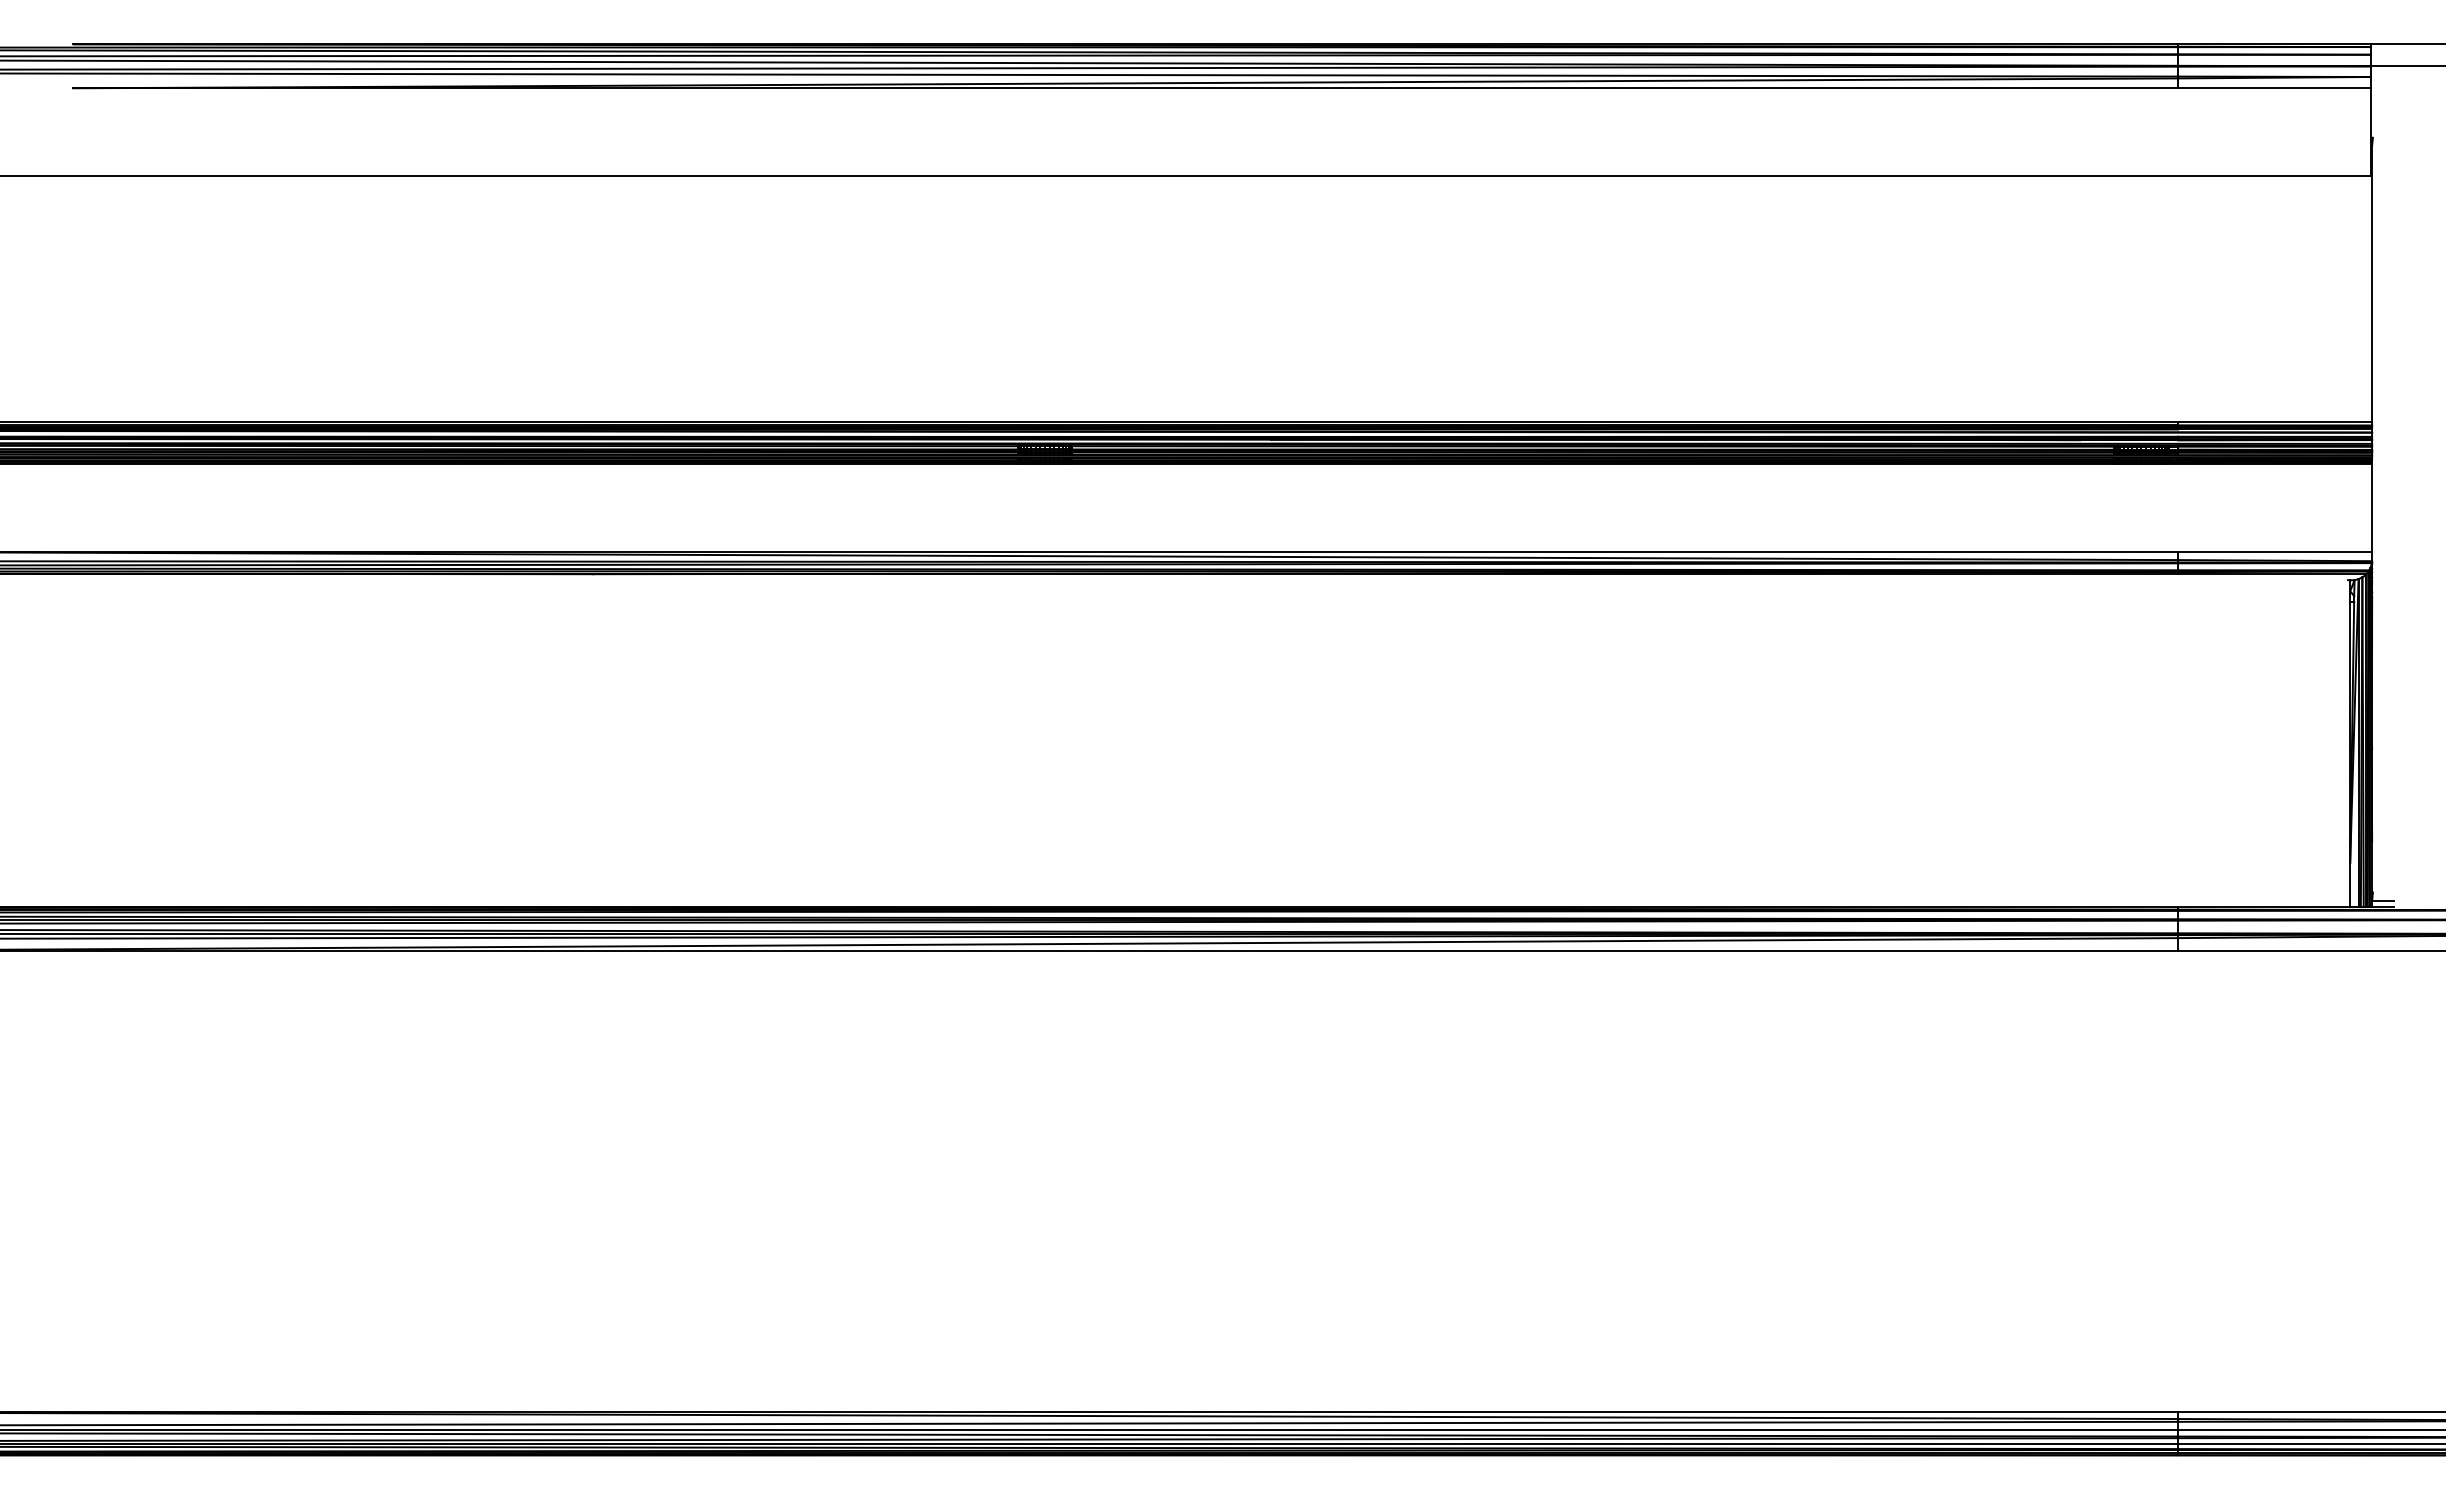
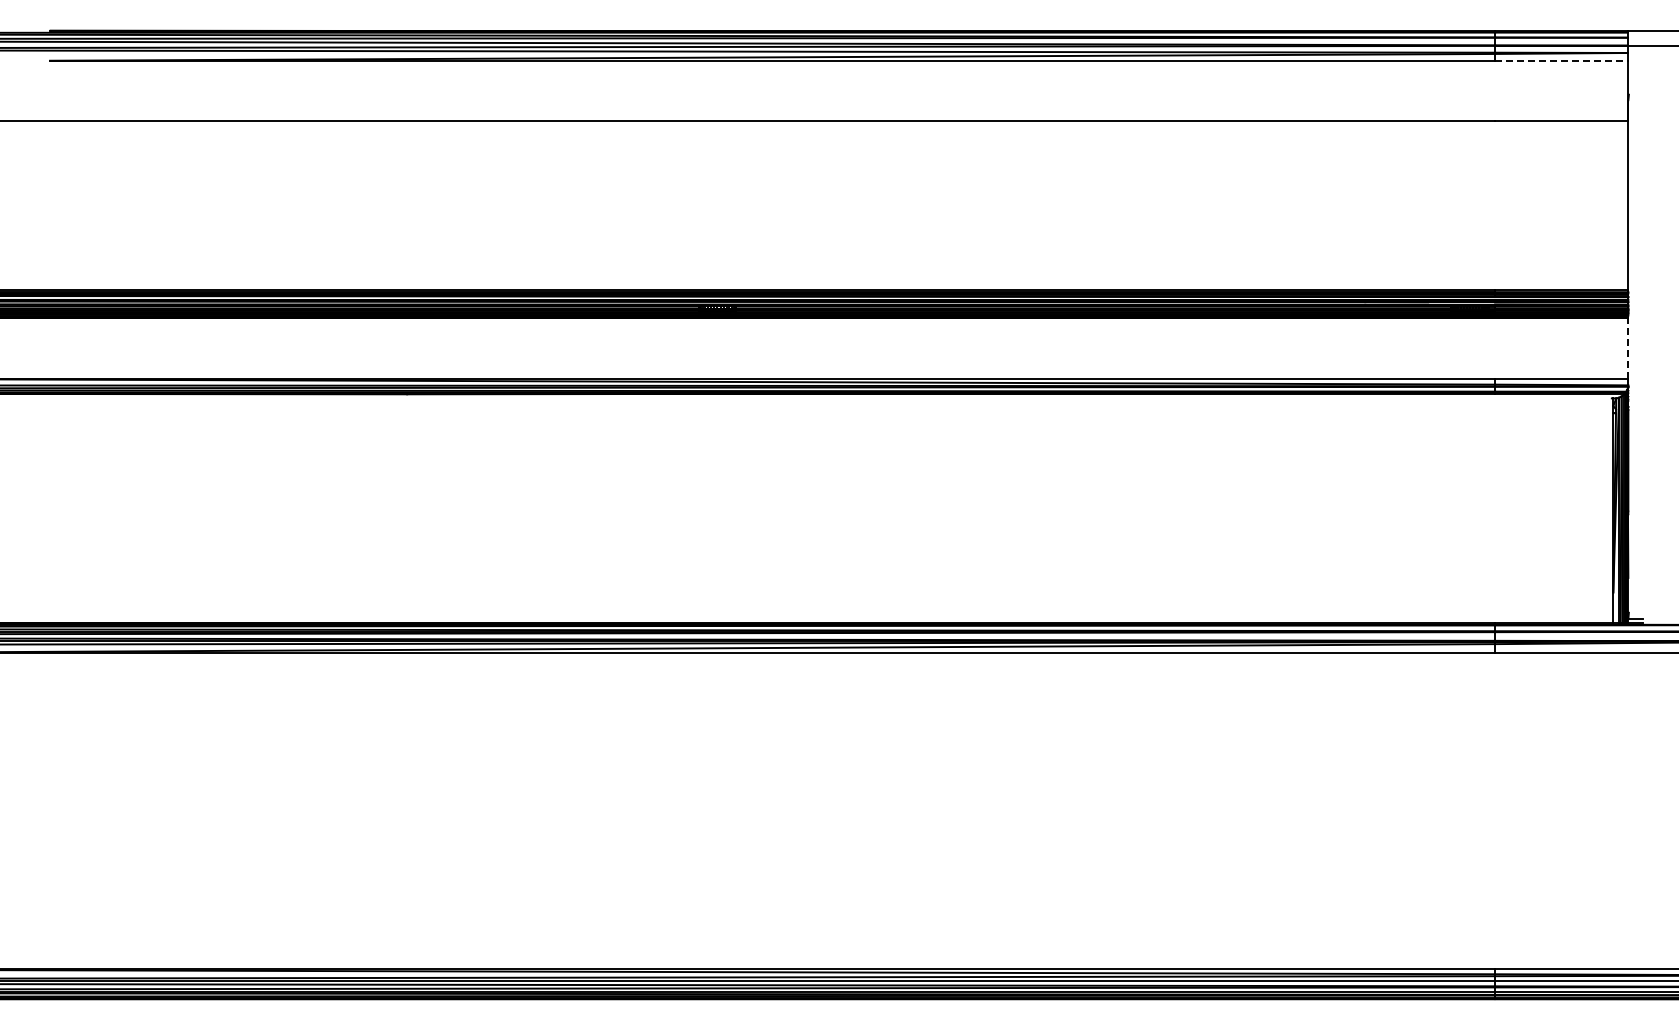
line: (2274, 87) -> (1561, 60), solid -> dashed
line: (2372, 507) -> (1628, 348), solid -> dashed

